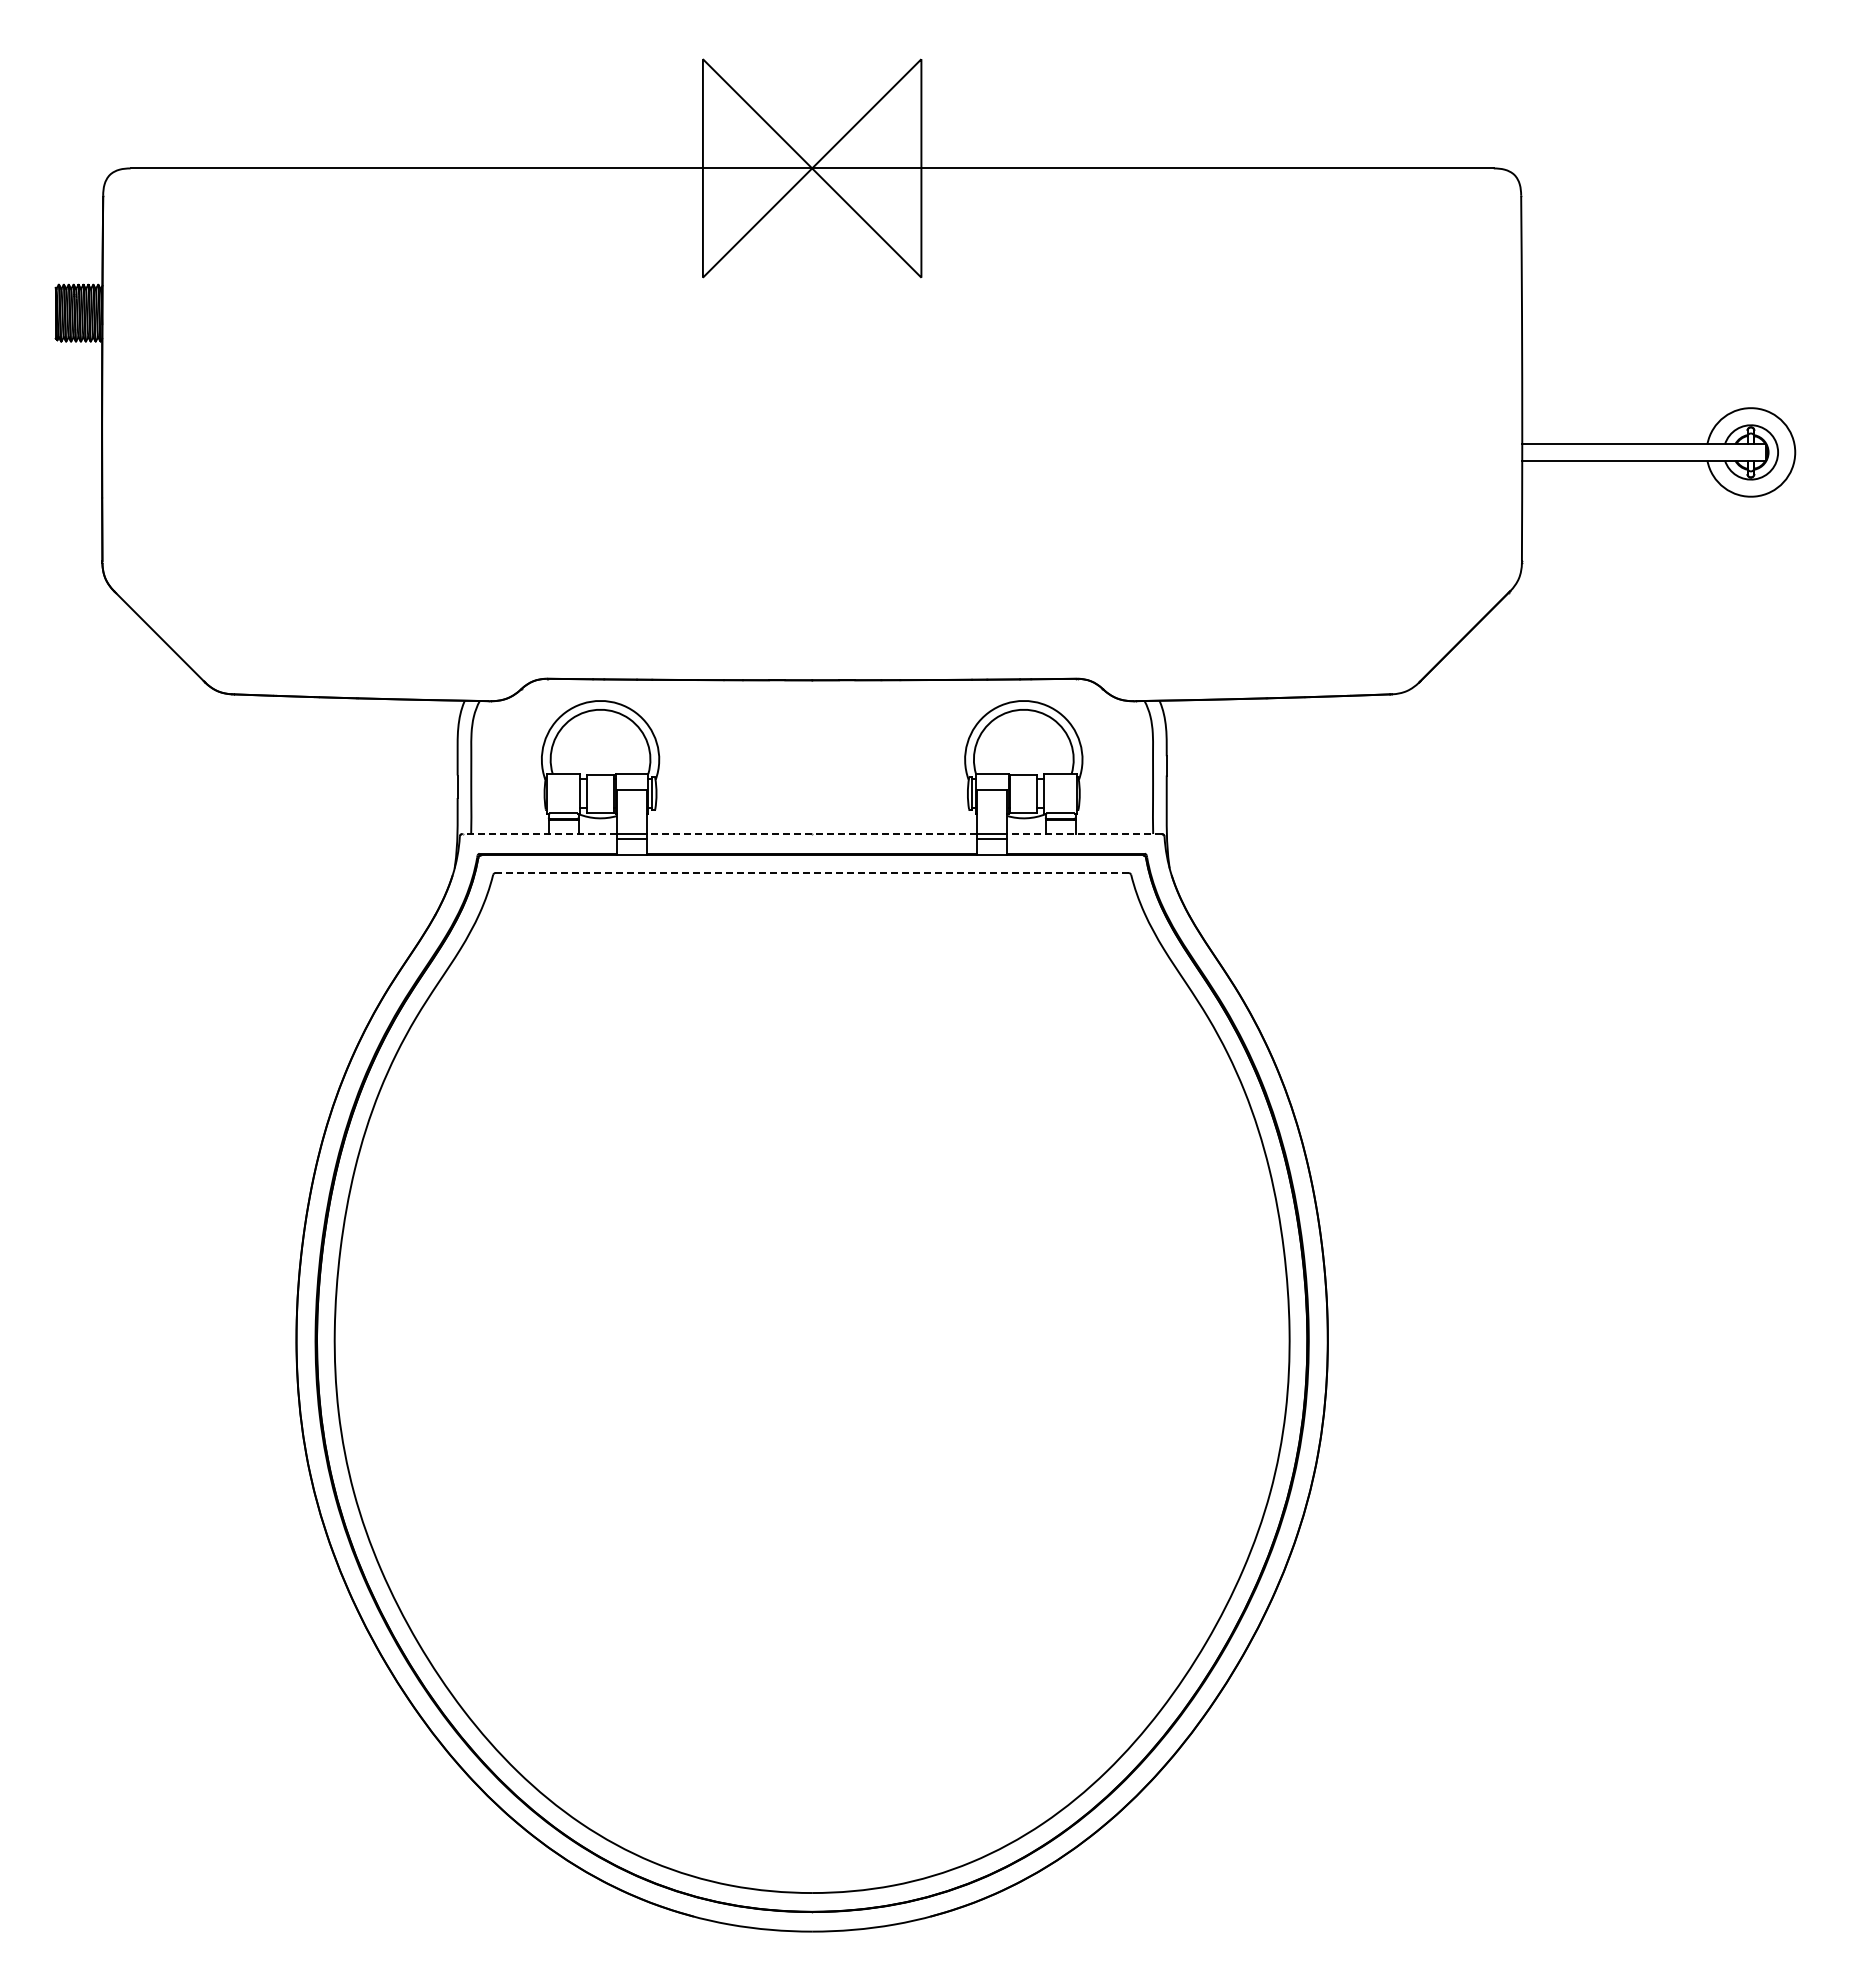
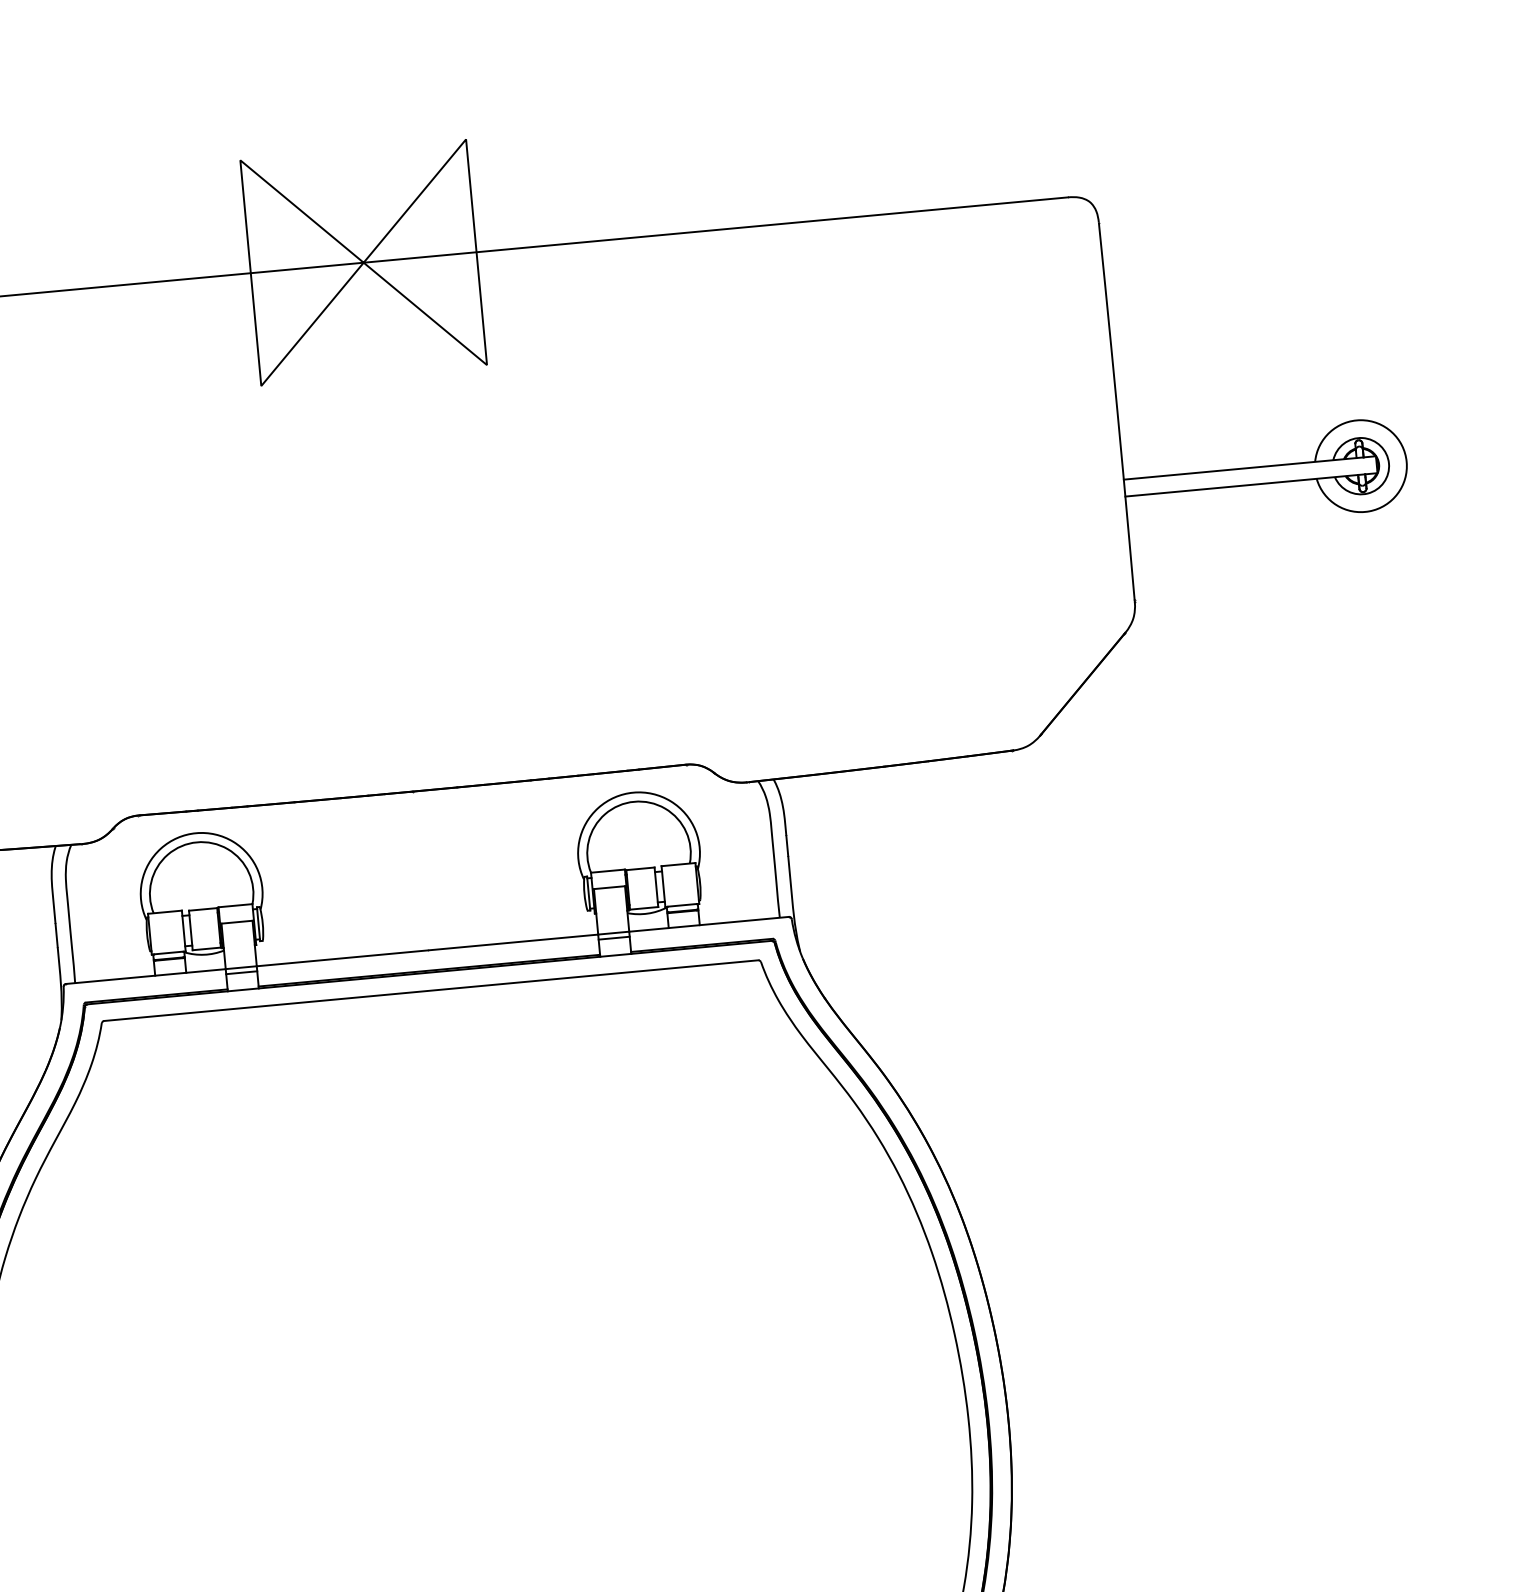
line: (539, 834) -> (145, 977), dashed -> solid
line: (811, 834) -> (426, 951), dashed -> solid
line: (1084, 834) -> (708, 924), dashed -> solid
line: (812, 872) -> (431, 990), dashed -> solid

